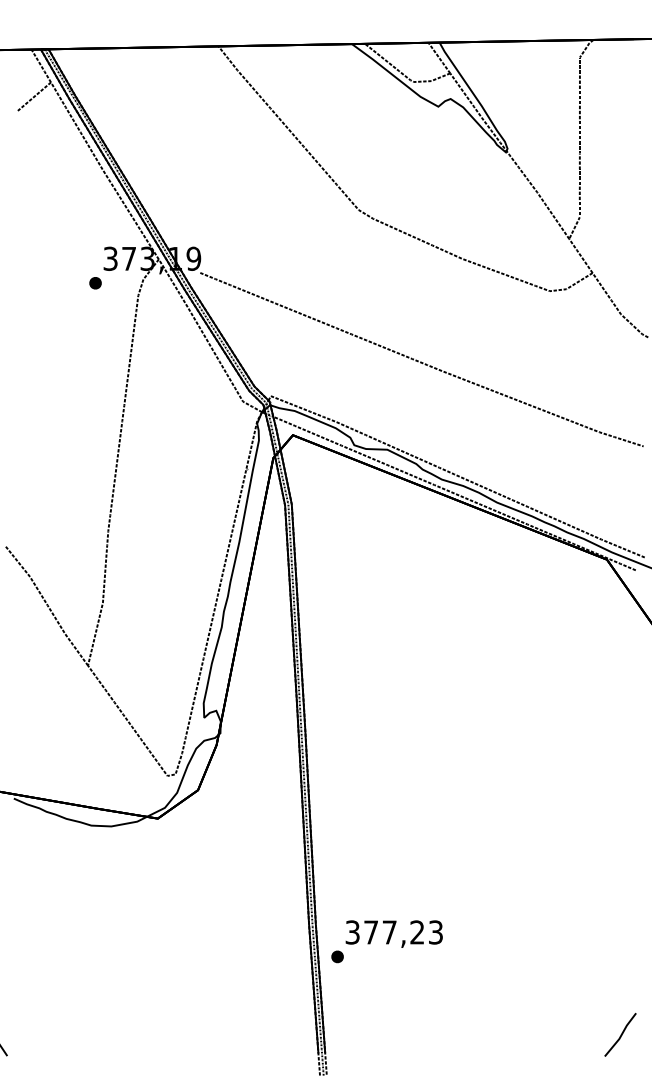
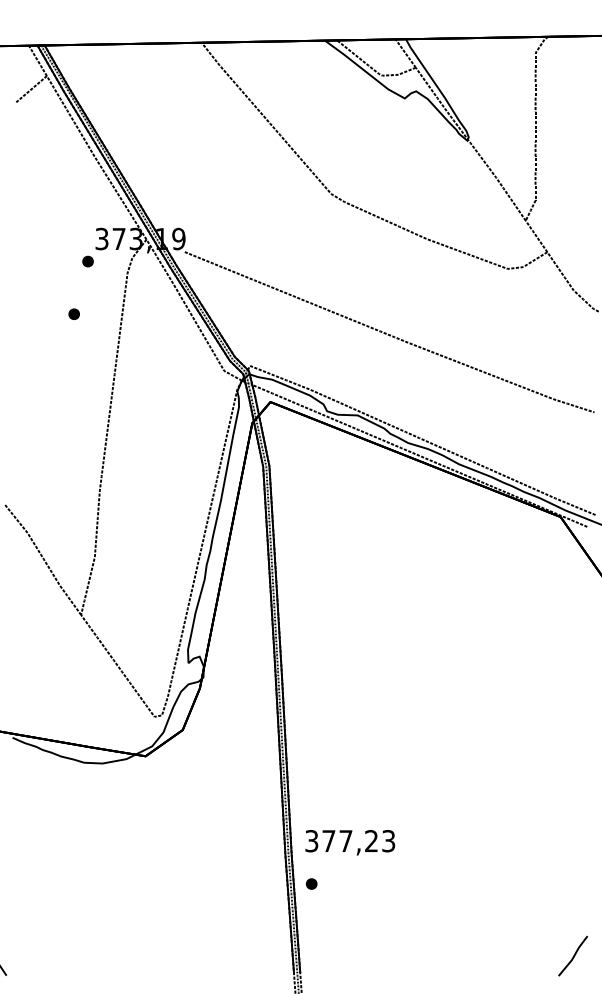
part: (80, 340) -> (74, 314), added
text: (393, 933) -> (349, 842), moved

